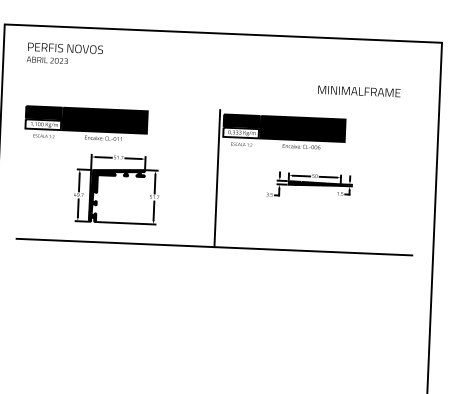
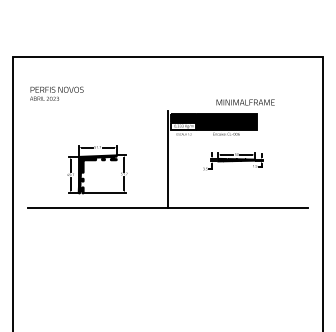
text: (64, 53) -> (56, 93), moved
text: (359, 91) -> (245, 102), moved
part: (85, 123) -> (73, 124), removed

